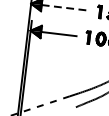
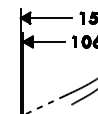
line: (65, 8) -> (51, 18), dashed -> solid

